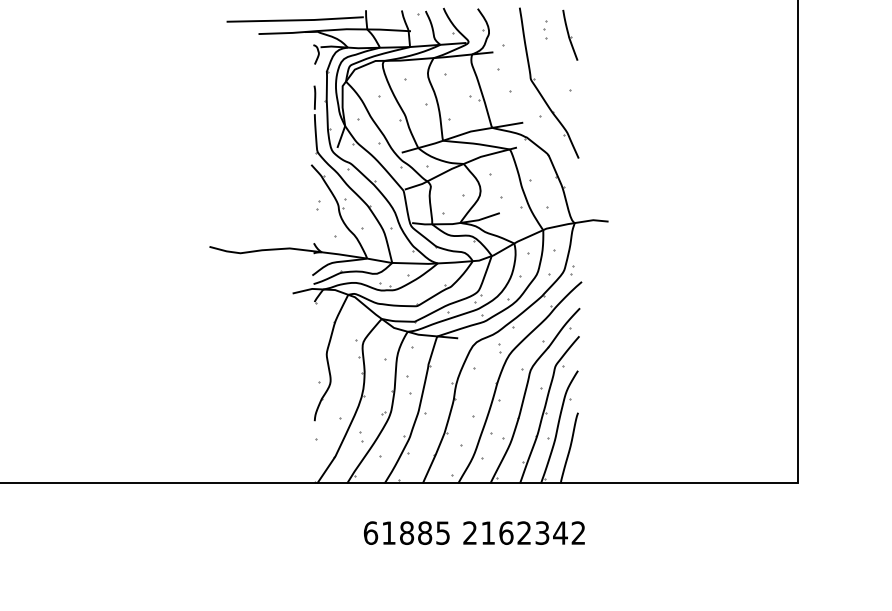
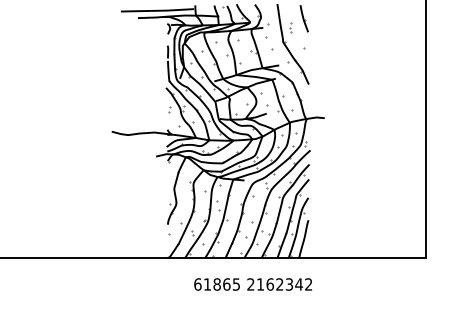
part: (544, 29) -> (290, 27), moved
text: (424, 533) -> (226, 284), 61885 -> 61865

